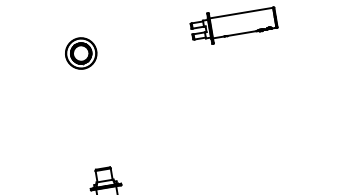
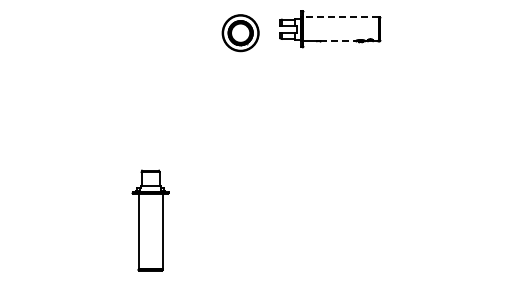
line: (241, 13) -> (341, 17), solid -> dashed
line: (242, 33) -> (338, 41), solid -> dashed
part: (81, 53) -> (240, 33), moved

